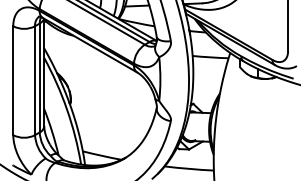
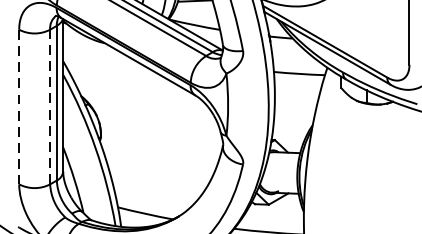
line: (35, 80) -> (50, 106), solid -> dashed
line: (13, 81) -> (19, 108), solid -> dashed

